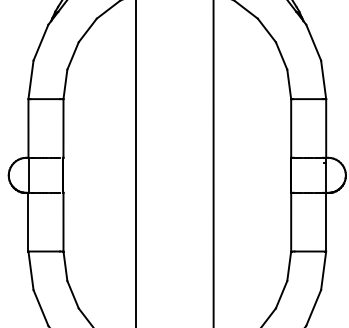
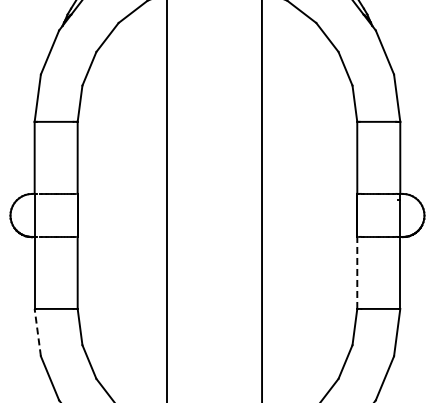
line: (291, 221) -> (357, 272), solid -> dashed
line: (30, 270) -> (37, 332), solid -> dashed

